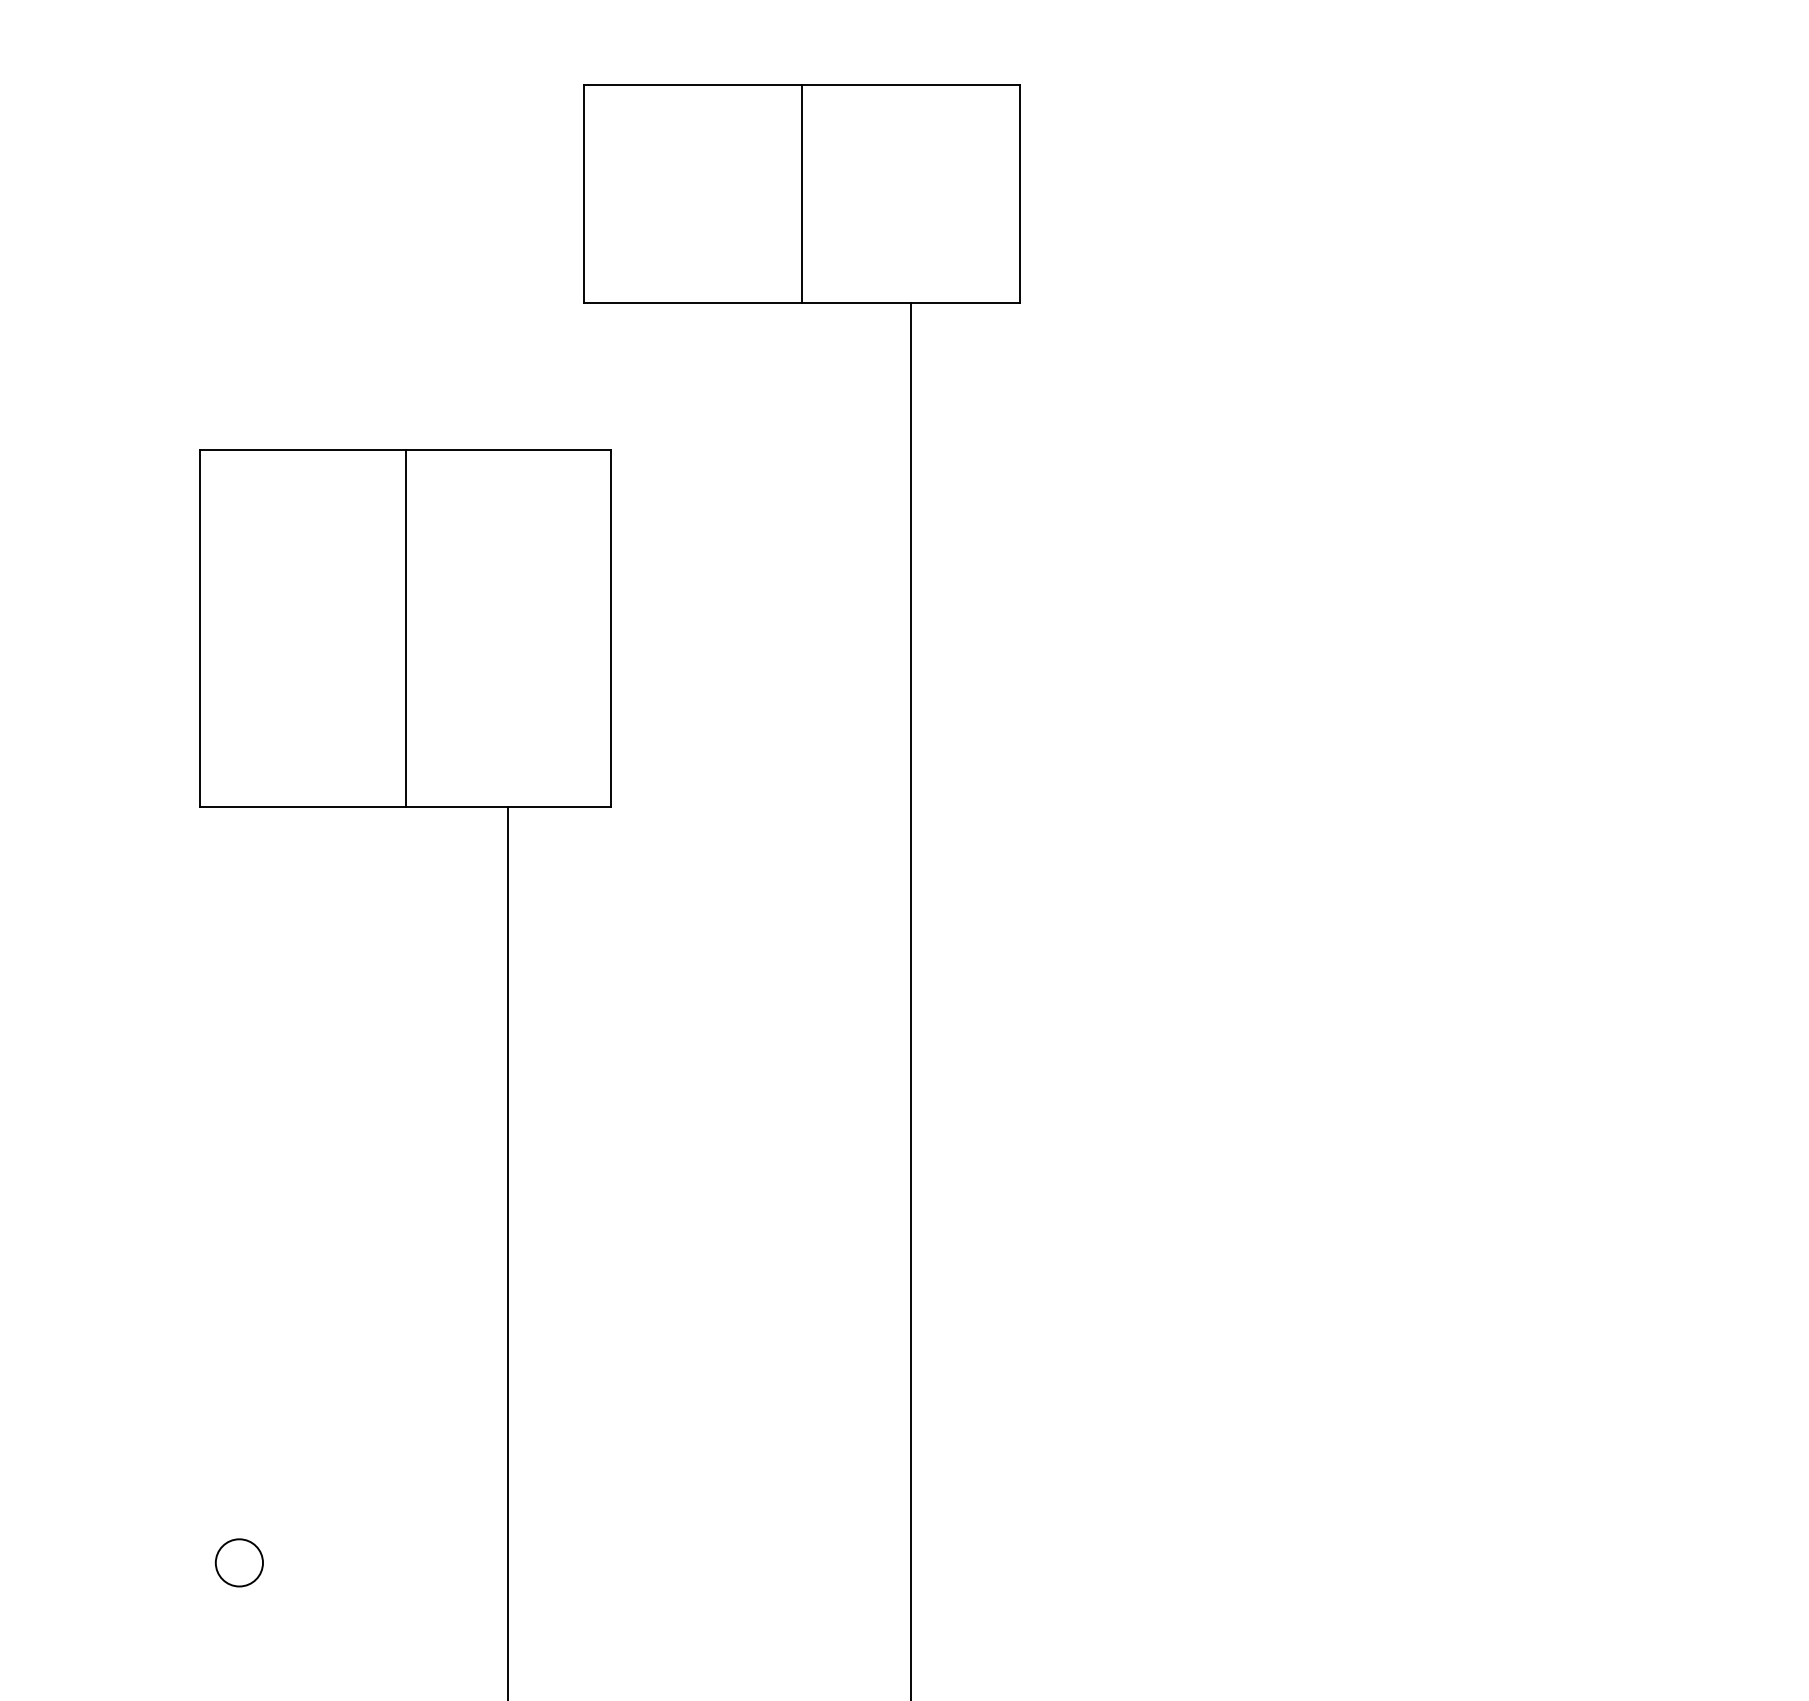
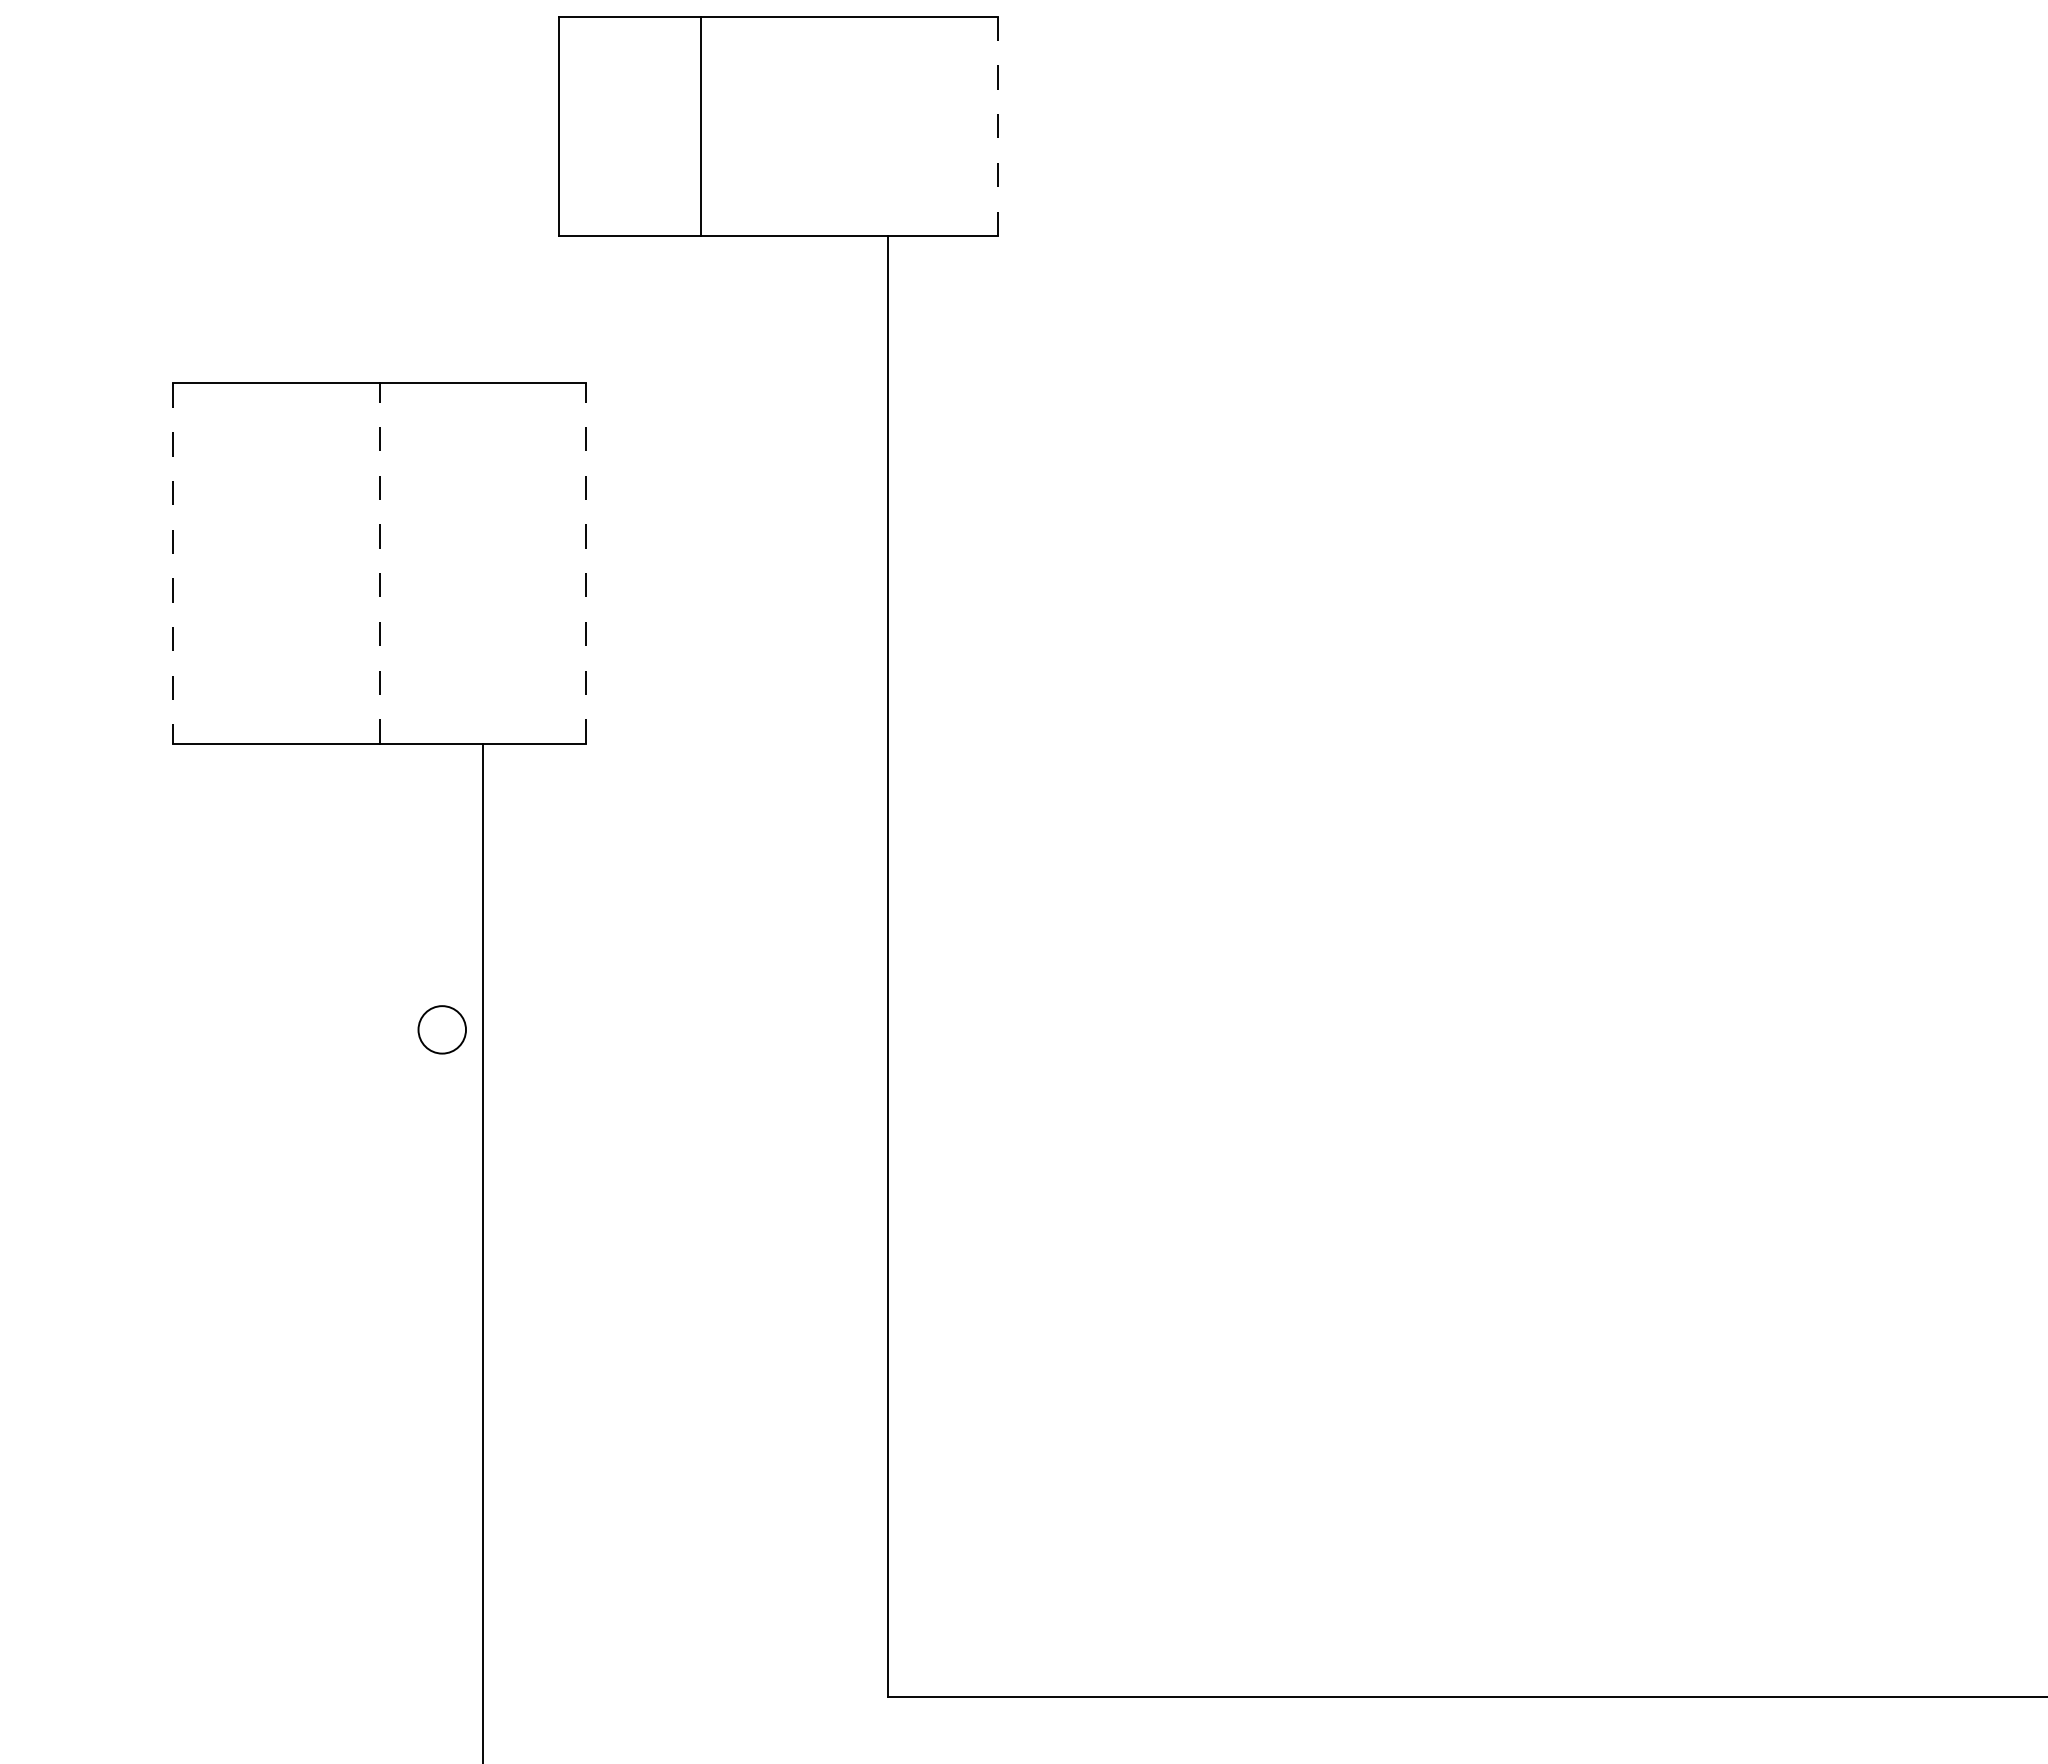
line: (802, 193) -> (700, 125), moved
line: (1019, 194) -> (997, 126), solid -> dashed
line: (405, 628) -> (379, 563), solid -> dashed
line: (611, 628) -> (586, 563), solid -> dashed
line: (200, 629) -> (173, 564), solid -> dashed
circle: (238, 1562) -> (441, 1029), moved

